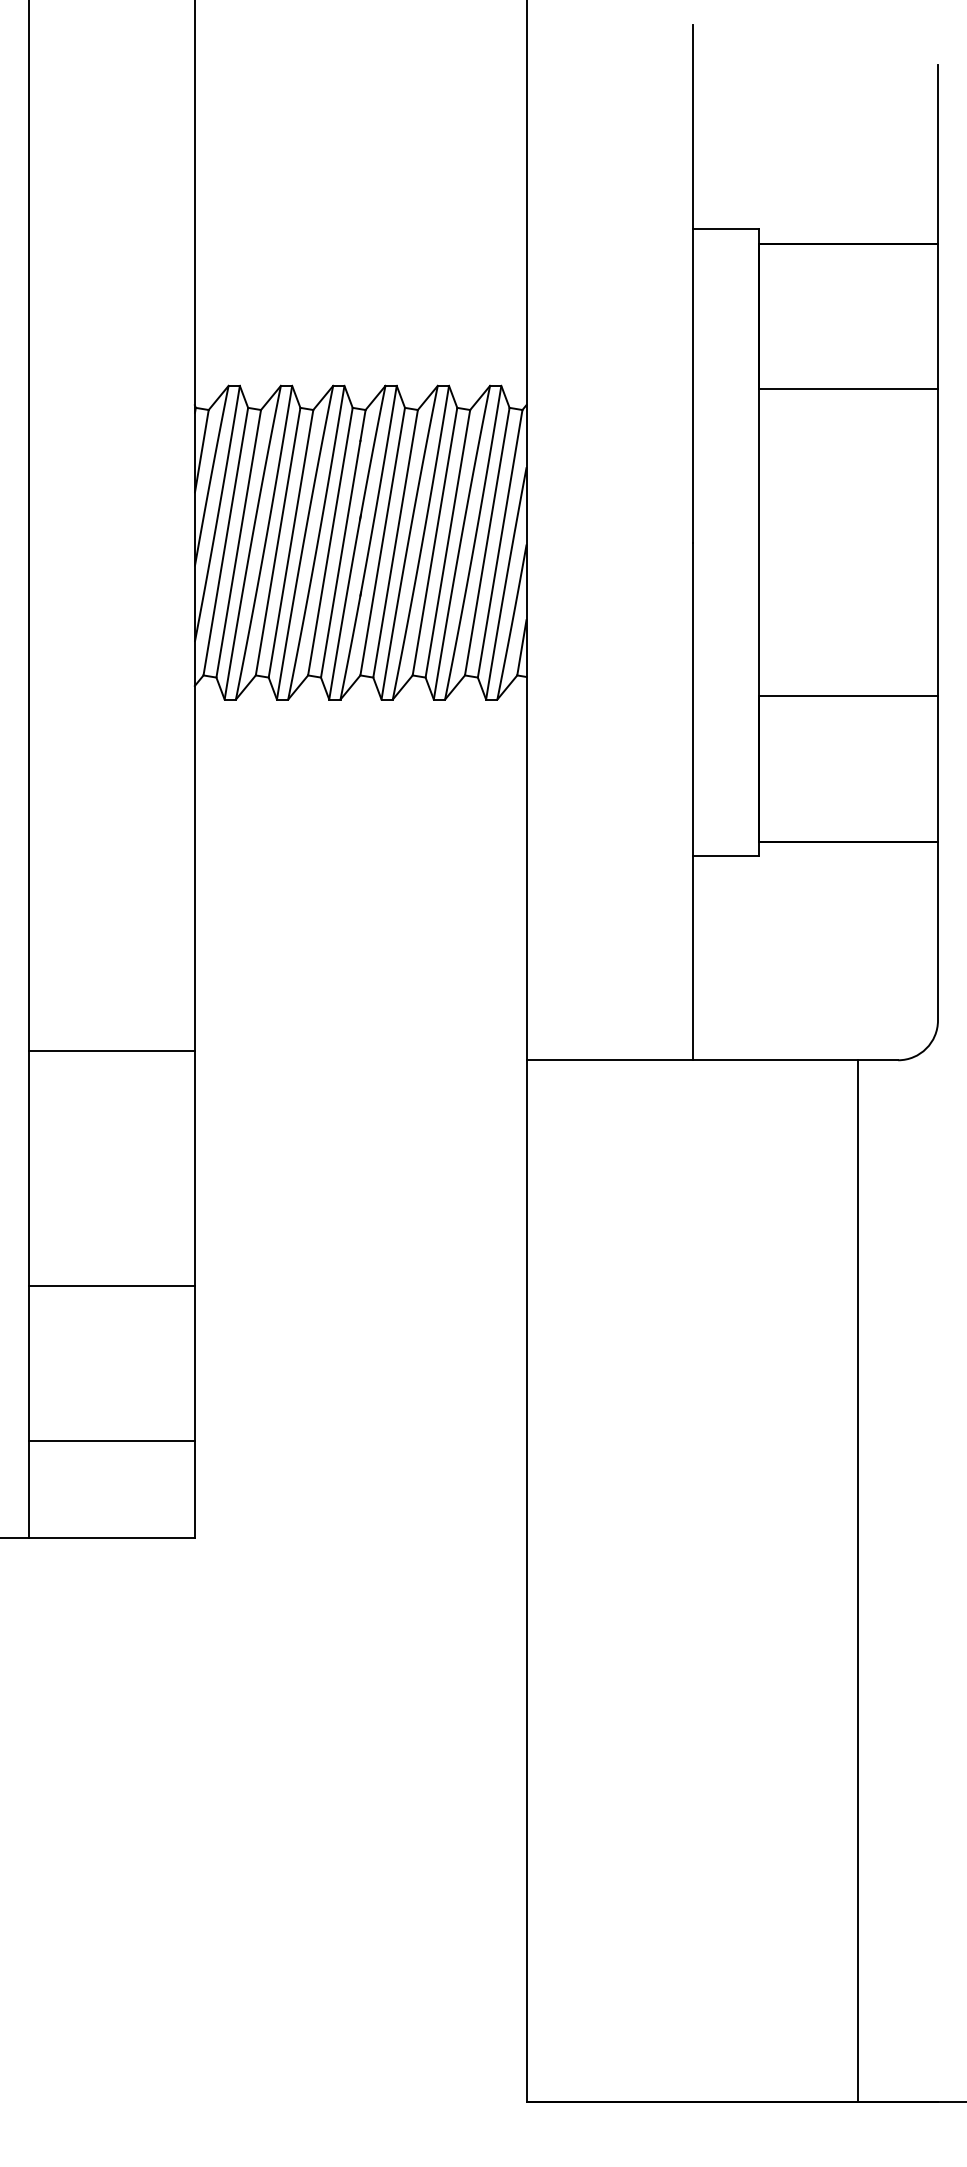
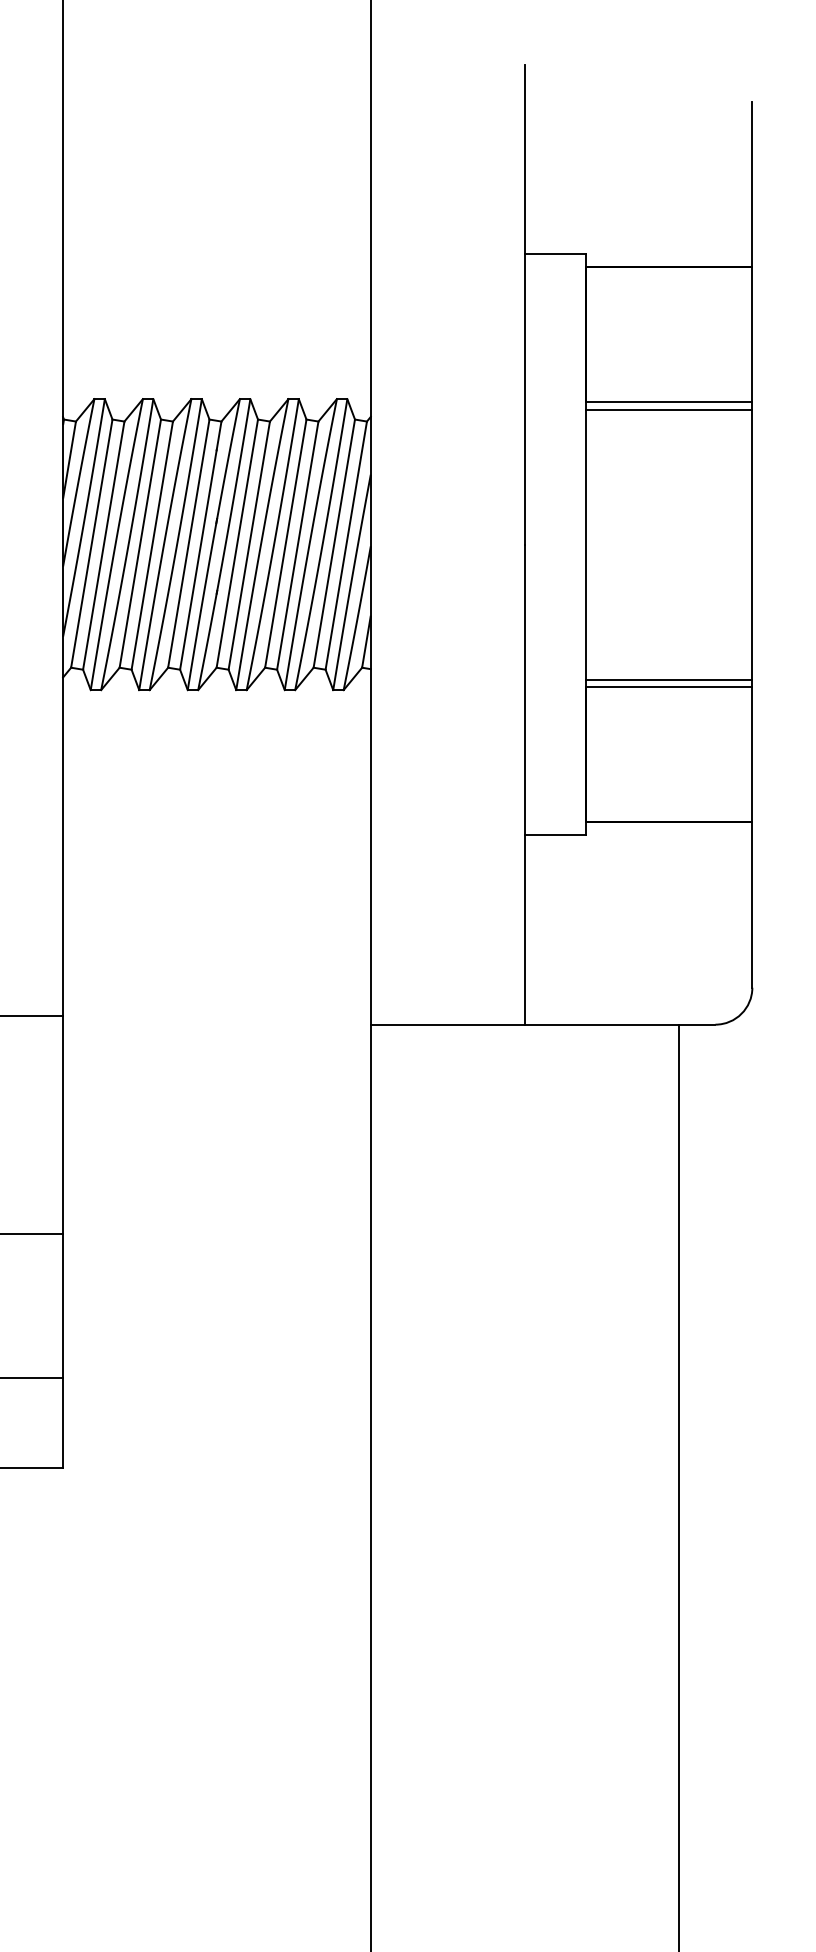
line: (848, 397) -> (669, 409), added
line: (848, 688) -> (669, 679), added

